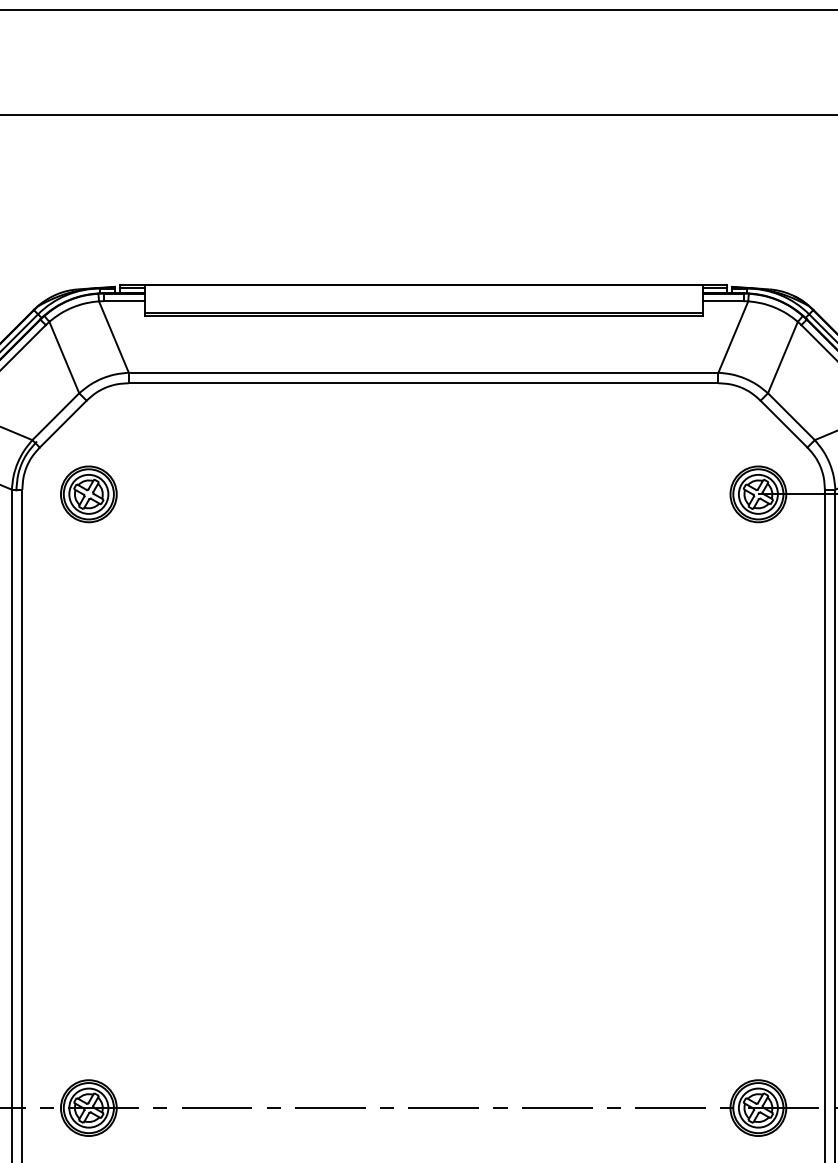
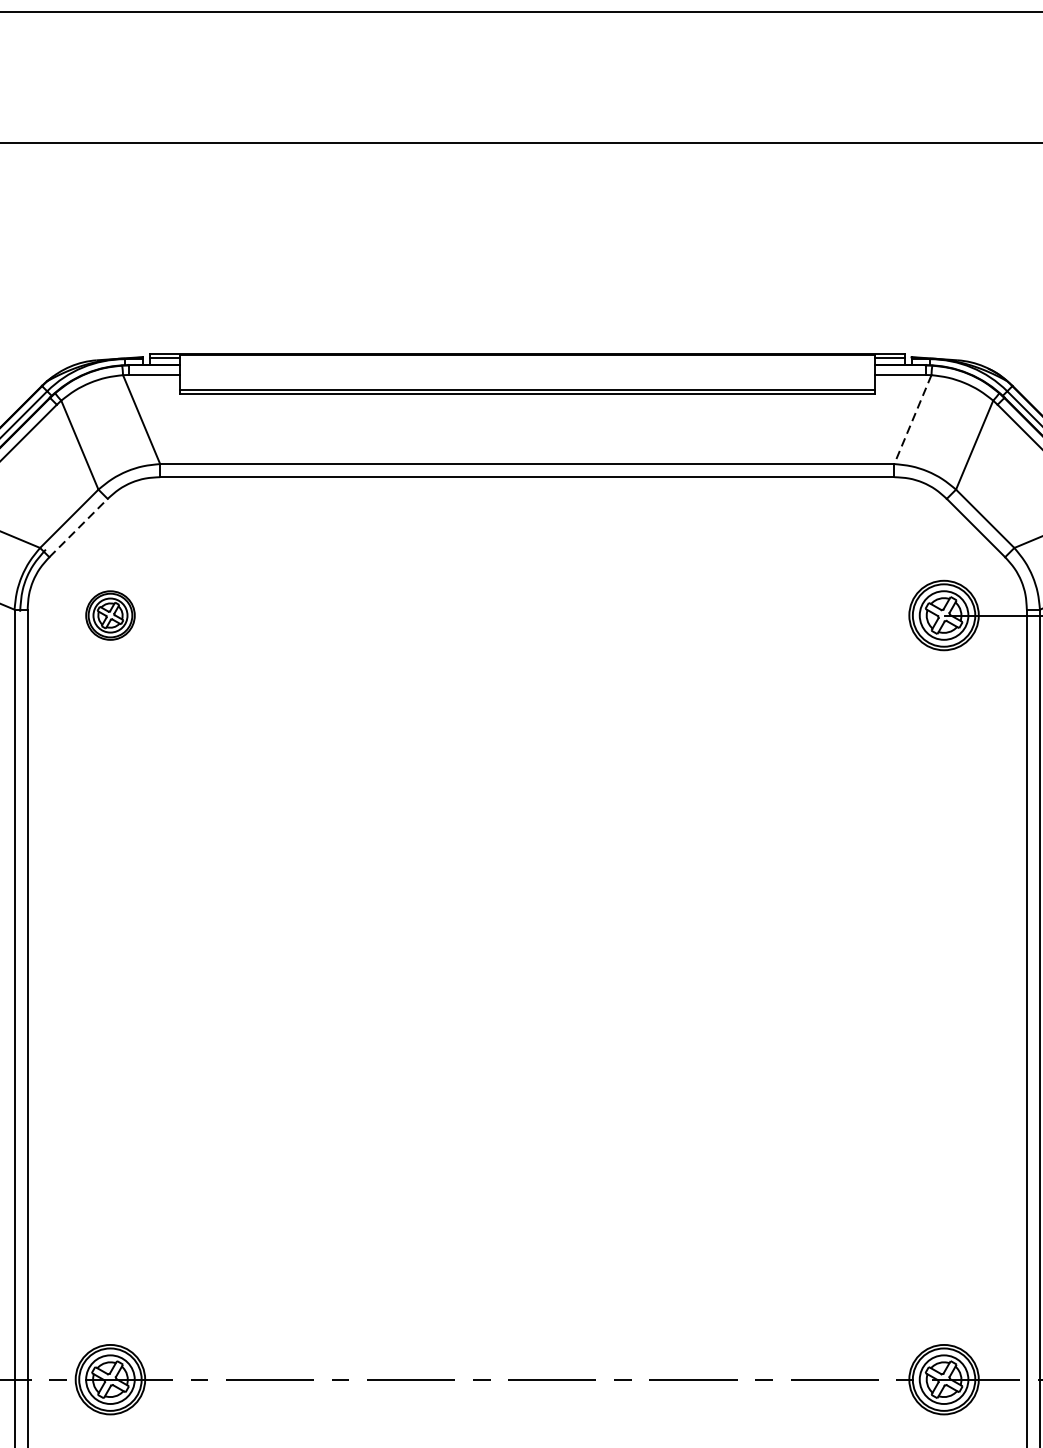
line: (733, 337) -> (913, 420), solid -> dashed
line: (63, 423) -> (78, 527), solid -> dashed
part: (88, 494) -> (109, 615), size x0.7

